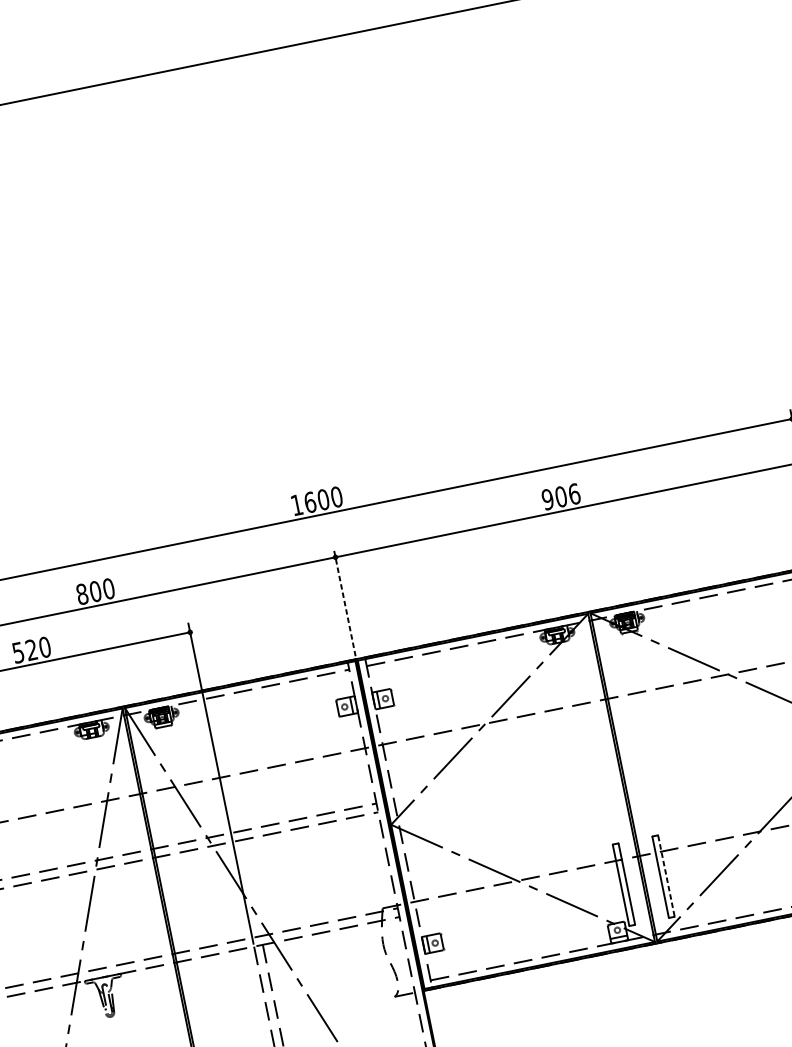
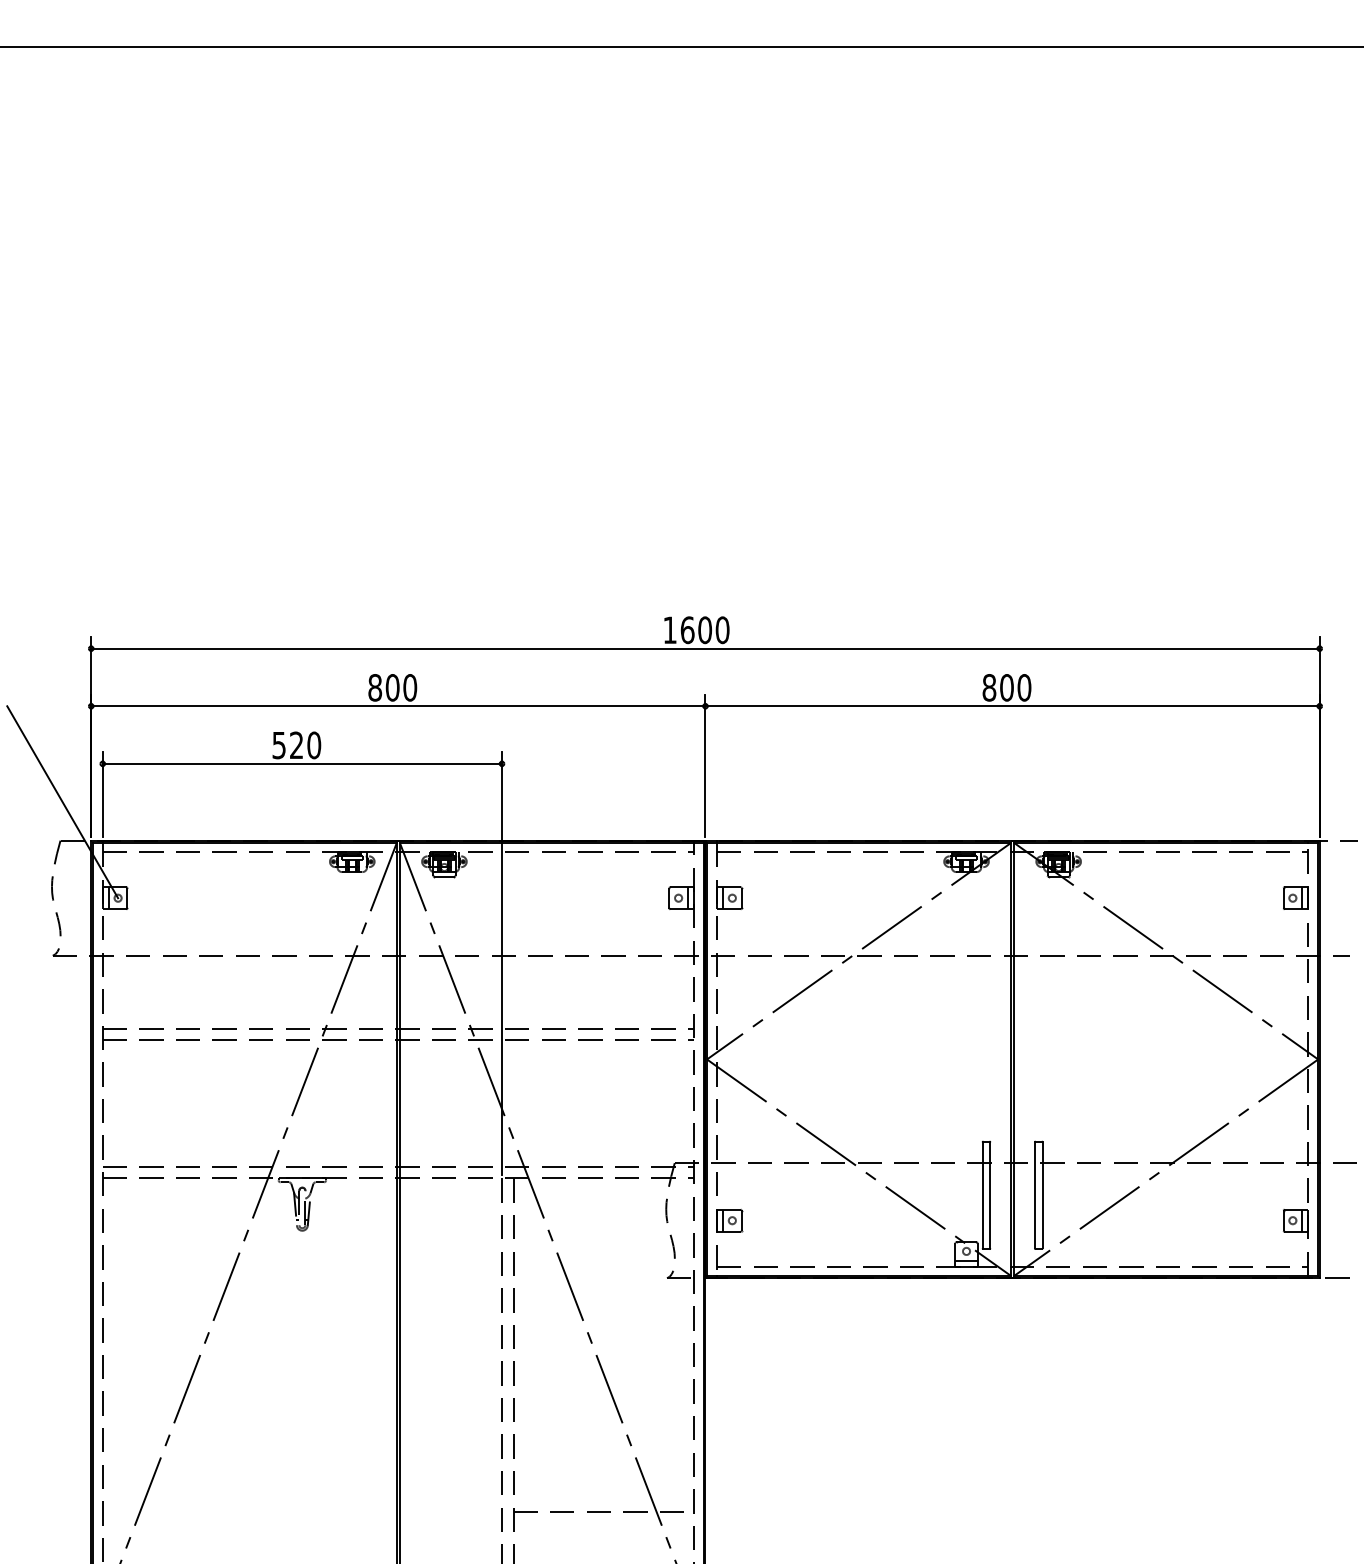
text: (560, 496) -> (1006, 687), 906 -> 800
line: (344, 602) -> (705, 765), dashed -> solid
line: (666, 876) -> (1042, 1195), dashed -> solid

